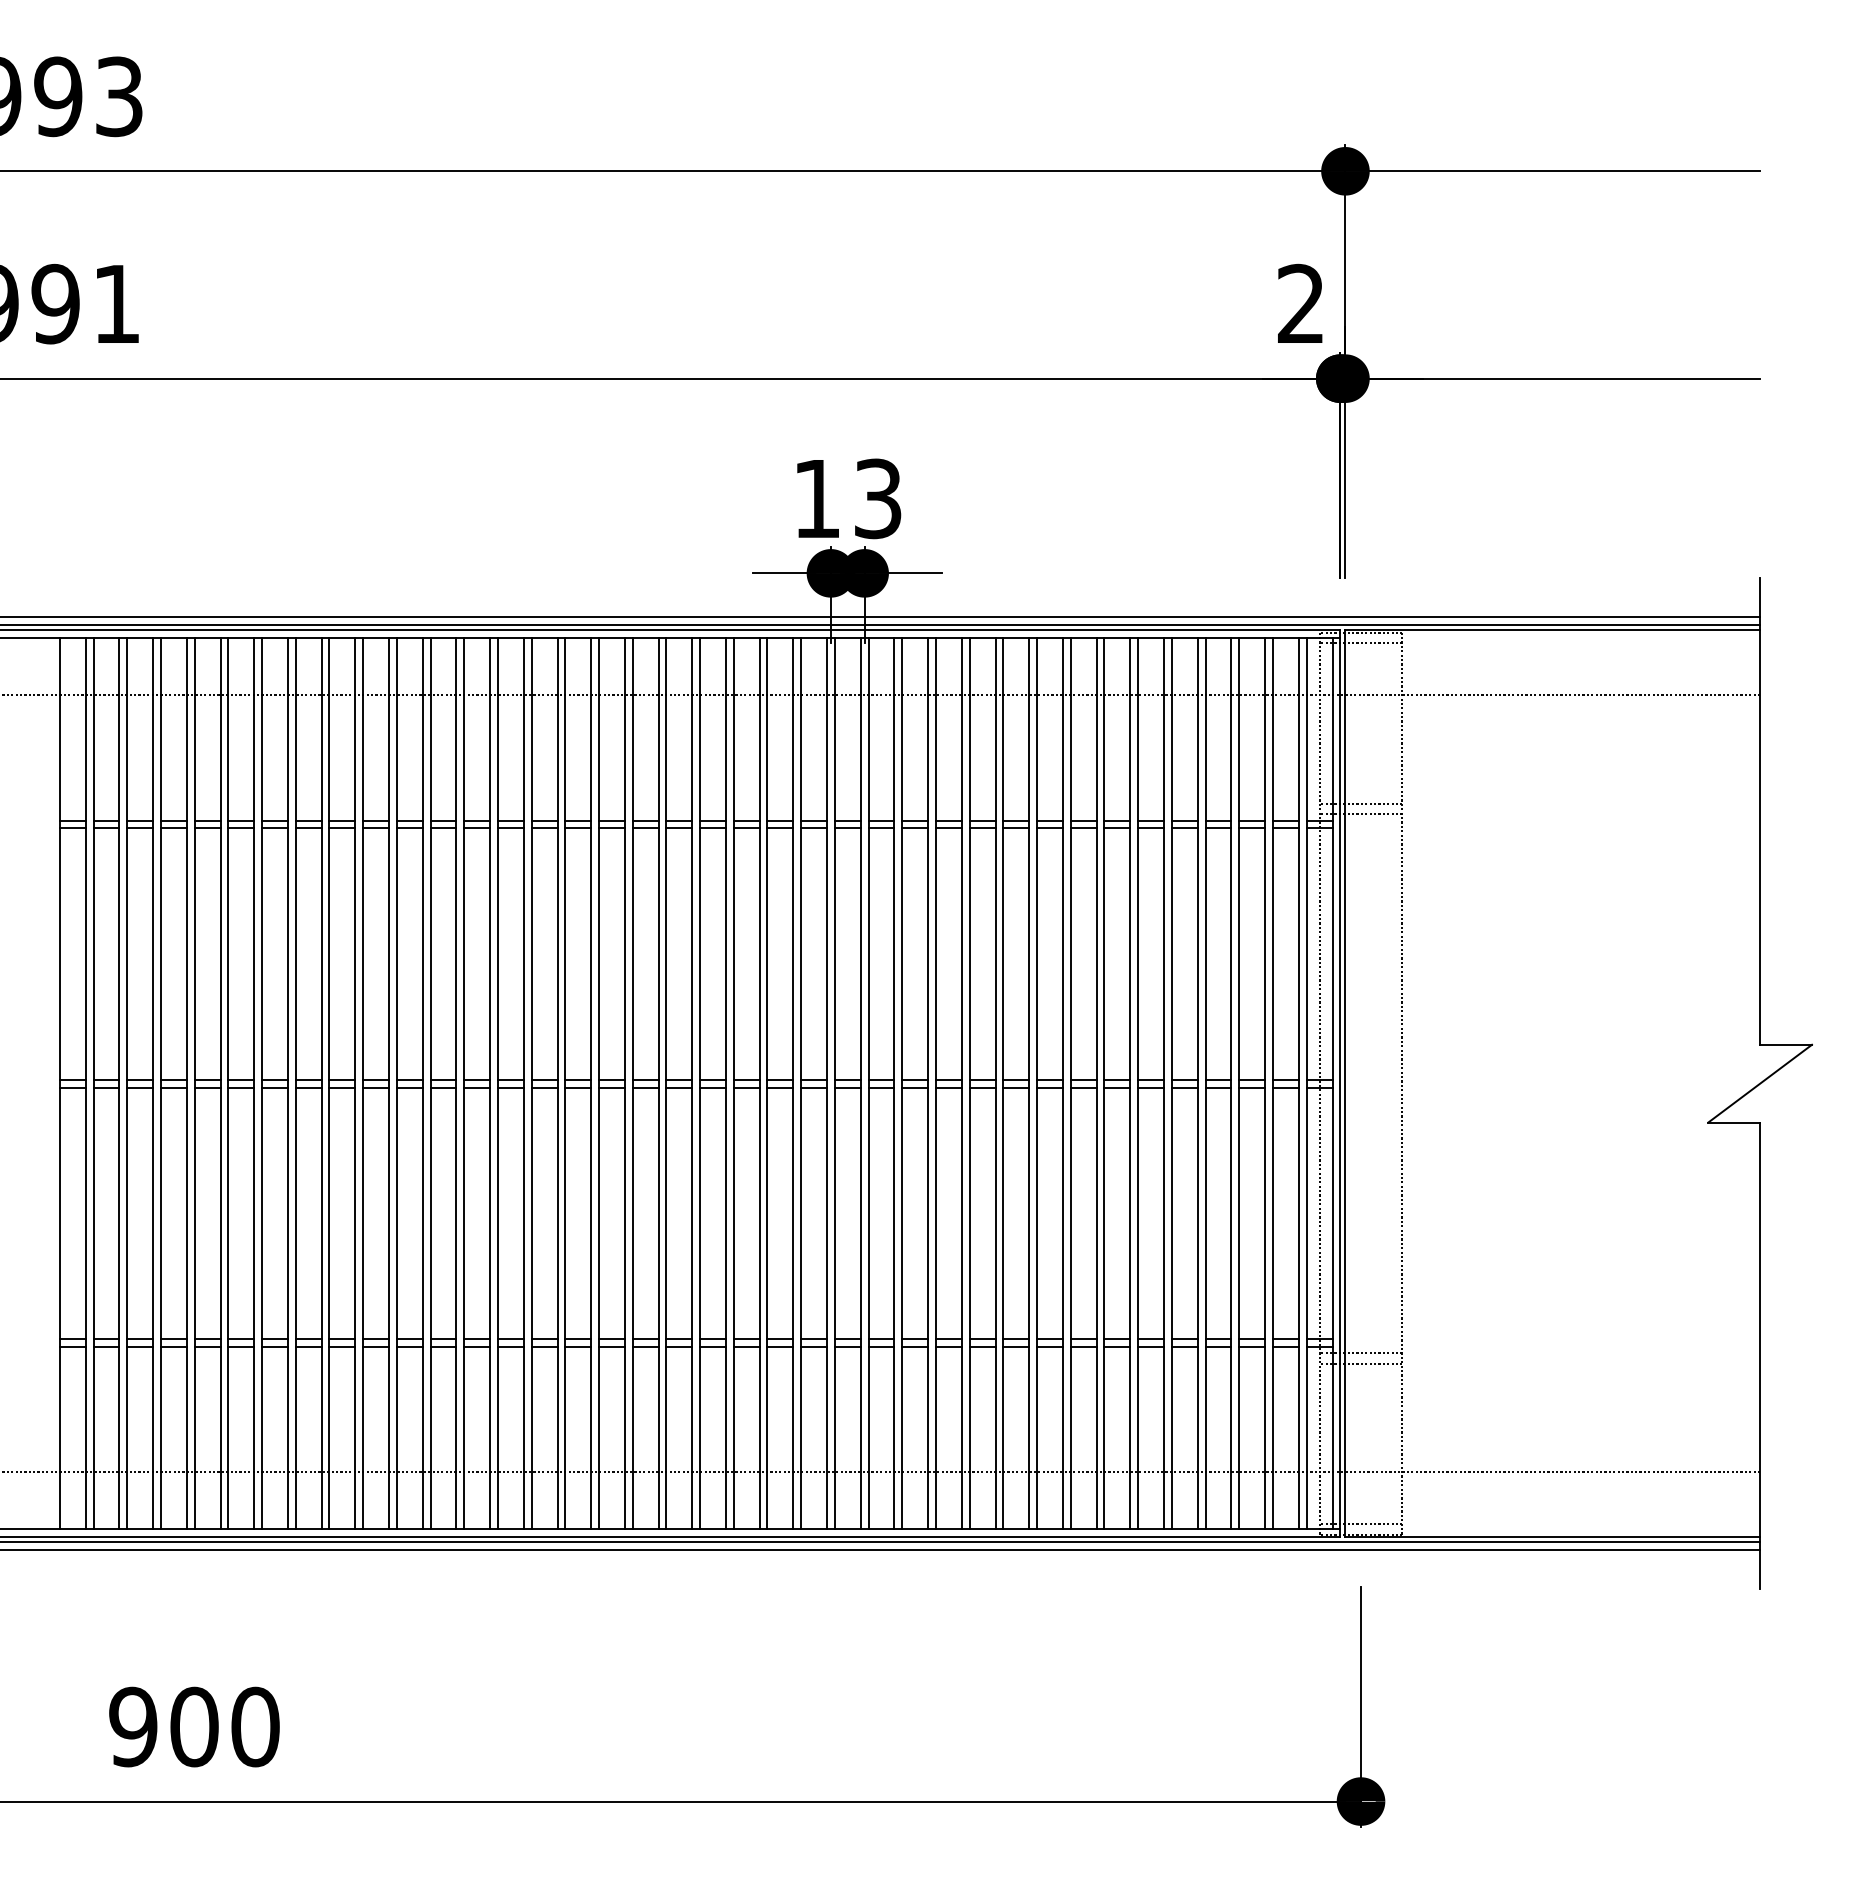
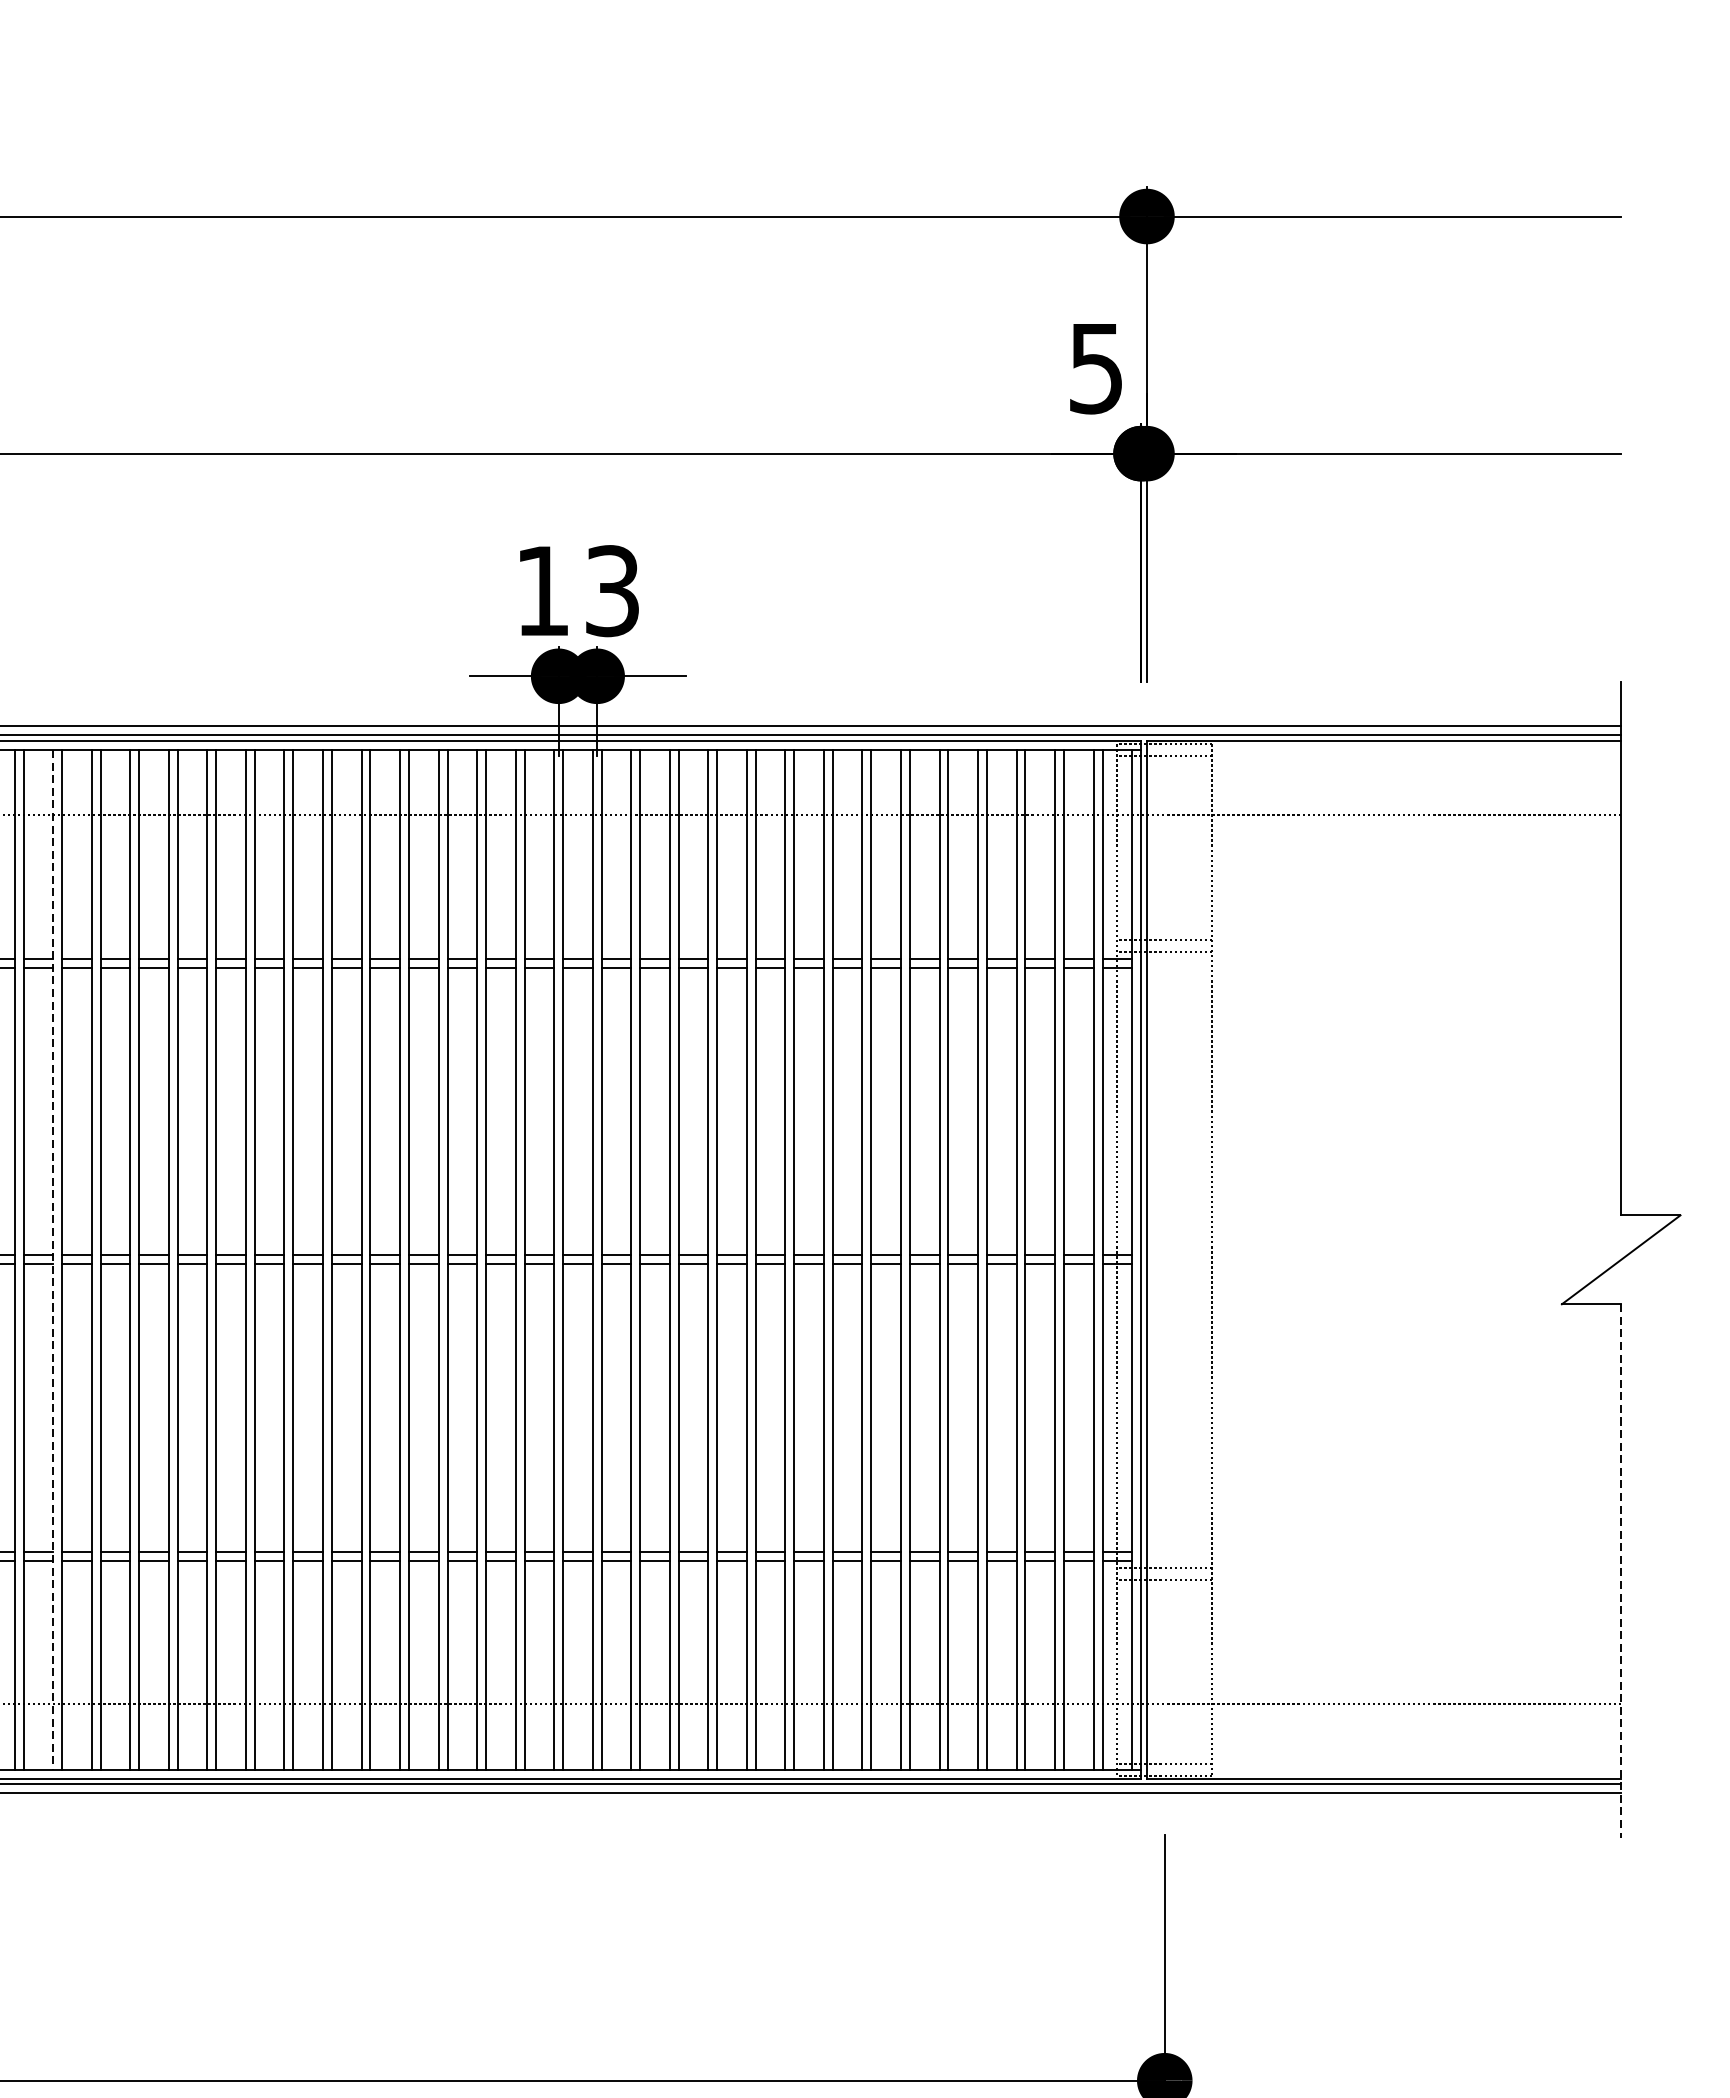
text: (1300, 303) -> (1095, 367), 2 -> 5
line: (389, 1083) -> (53, 1259), solid -> dashed
line: (1760, 1356) -> (1621, 1571), solid -> dashed

